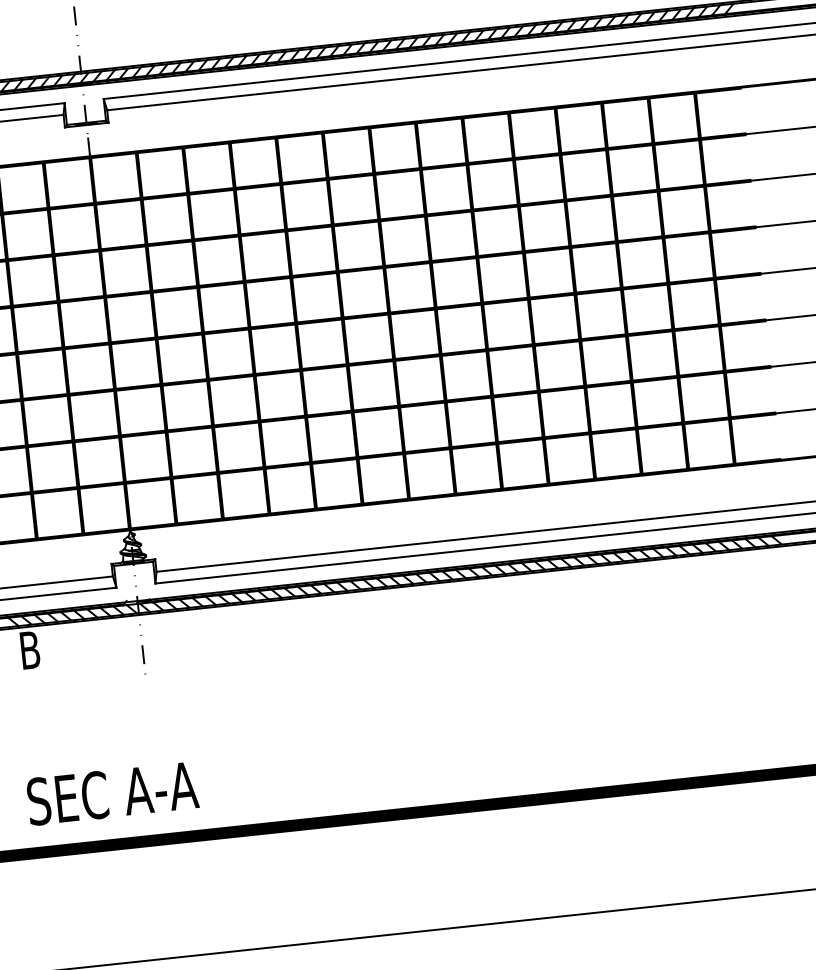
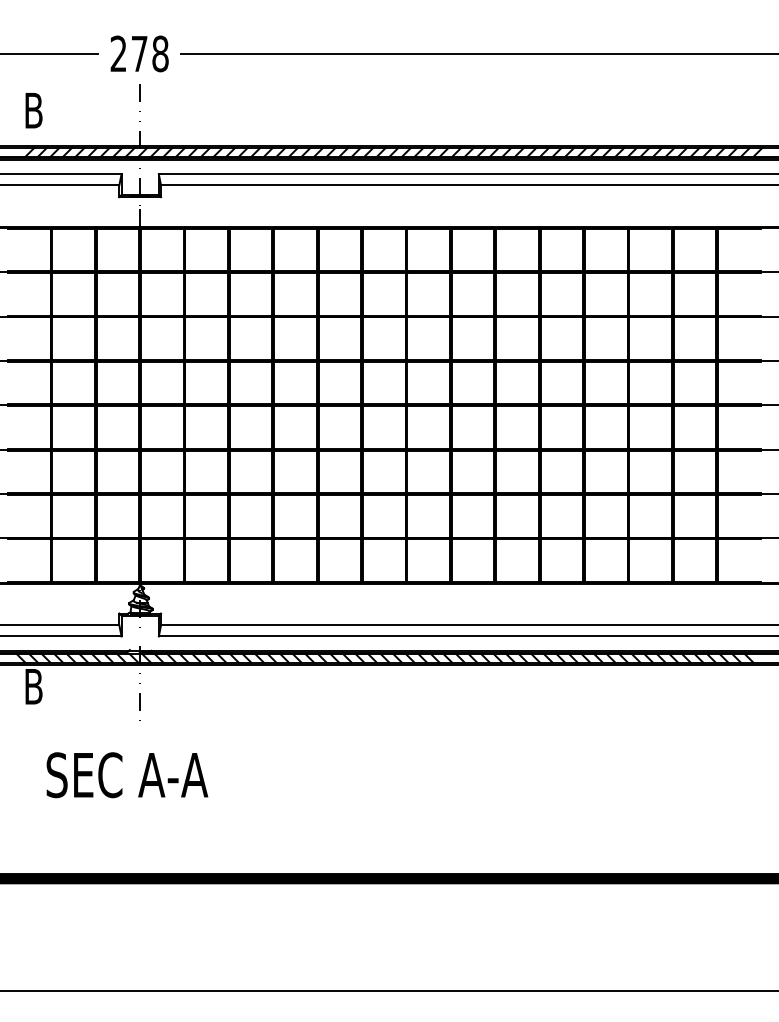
text: (112, 793) -> (127, 775), moved

